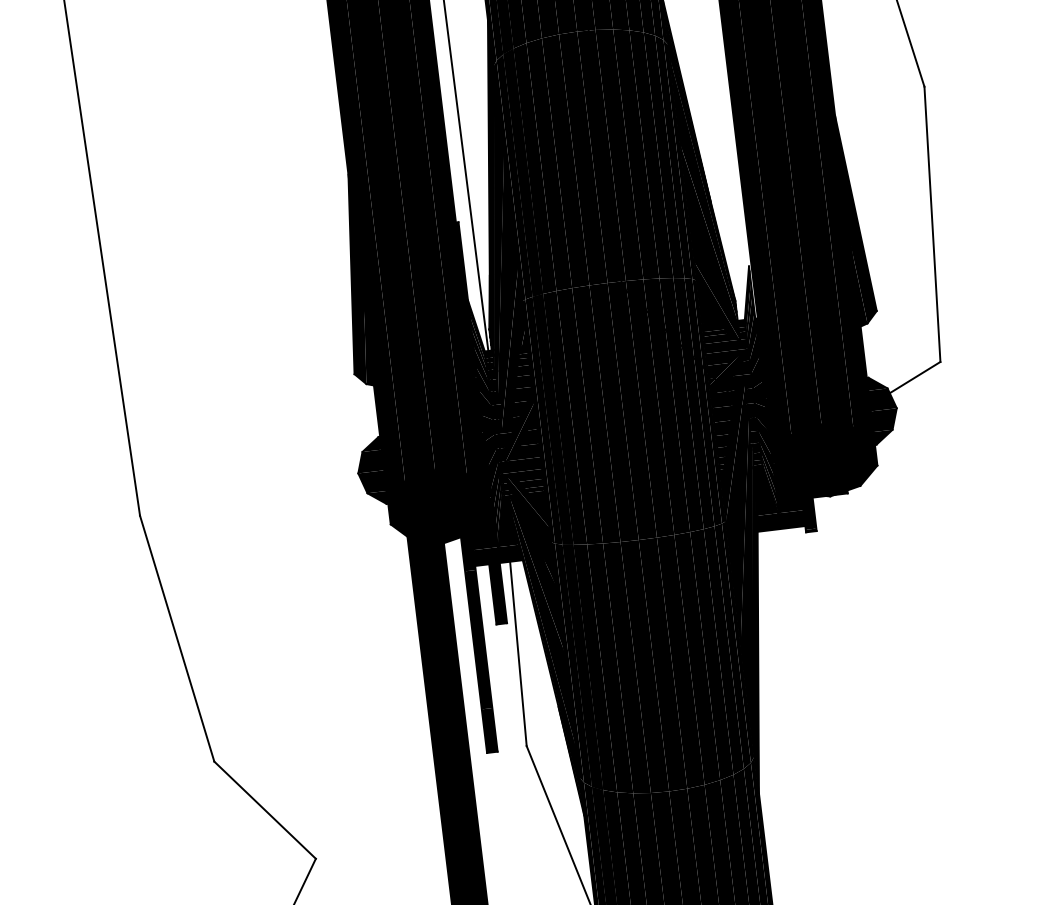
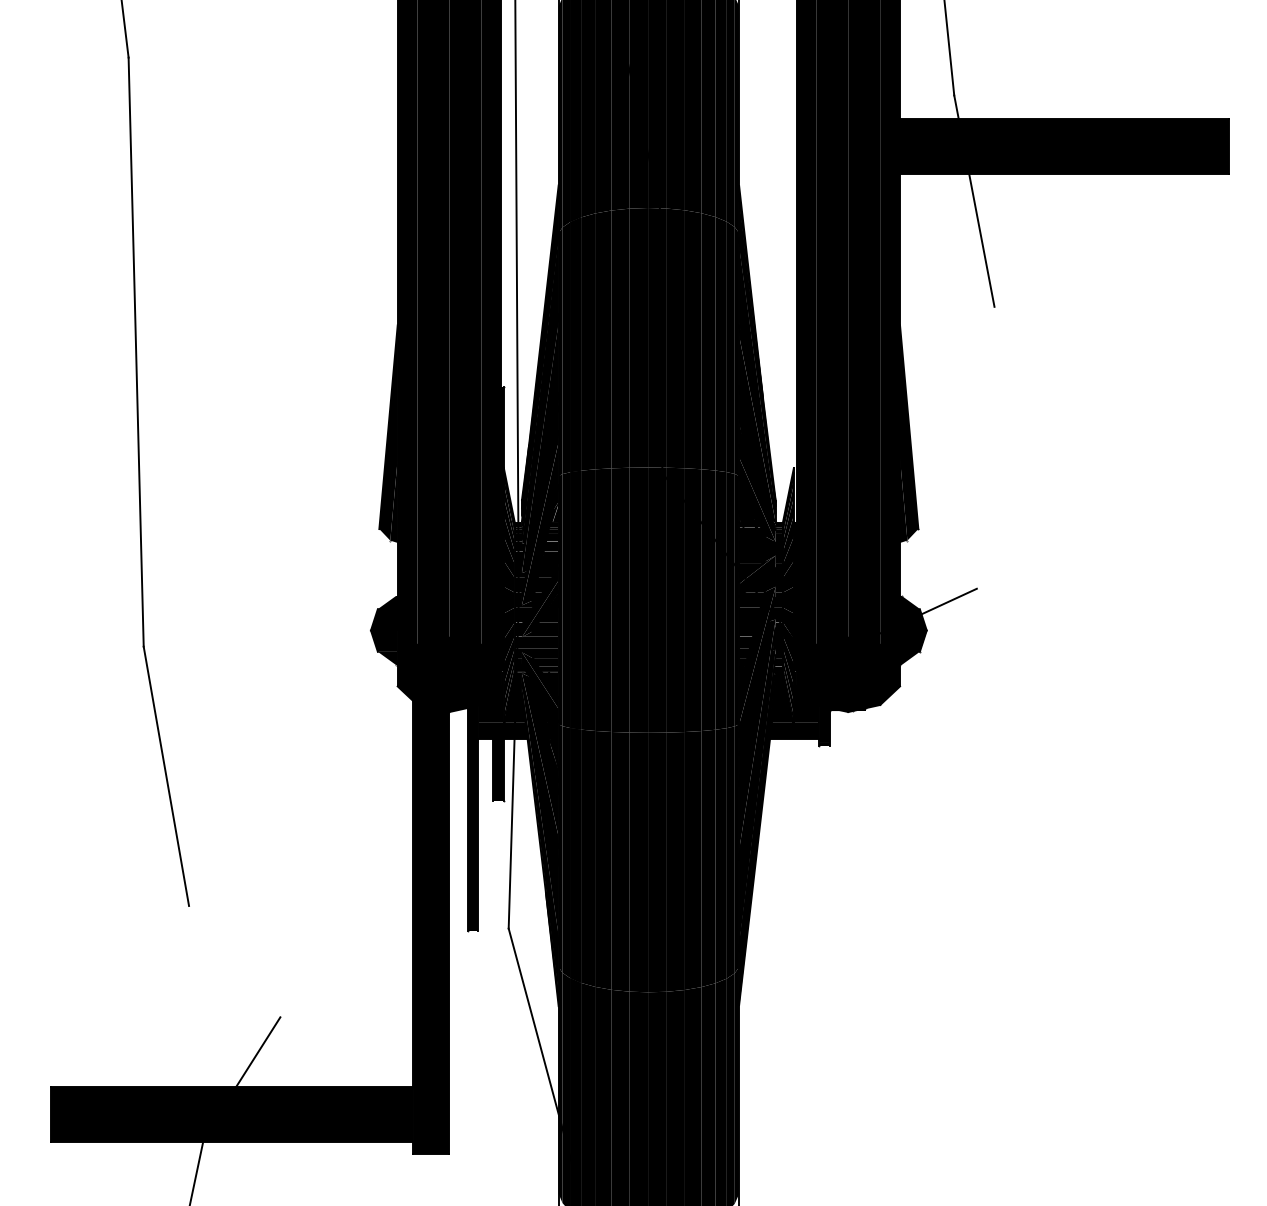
line: (932, 224) -> (985, 447), removed
line: (264, 810) -> (234, 961), removed

